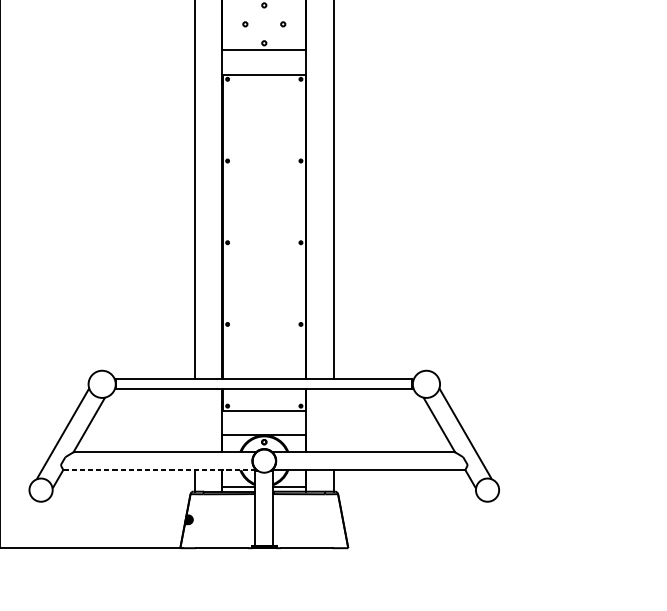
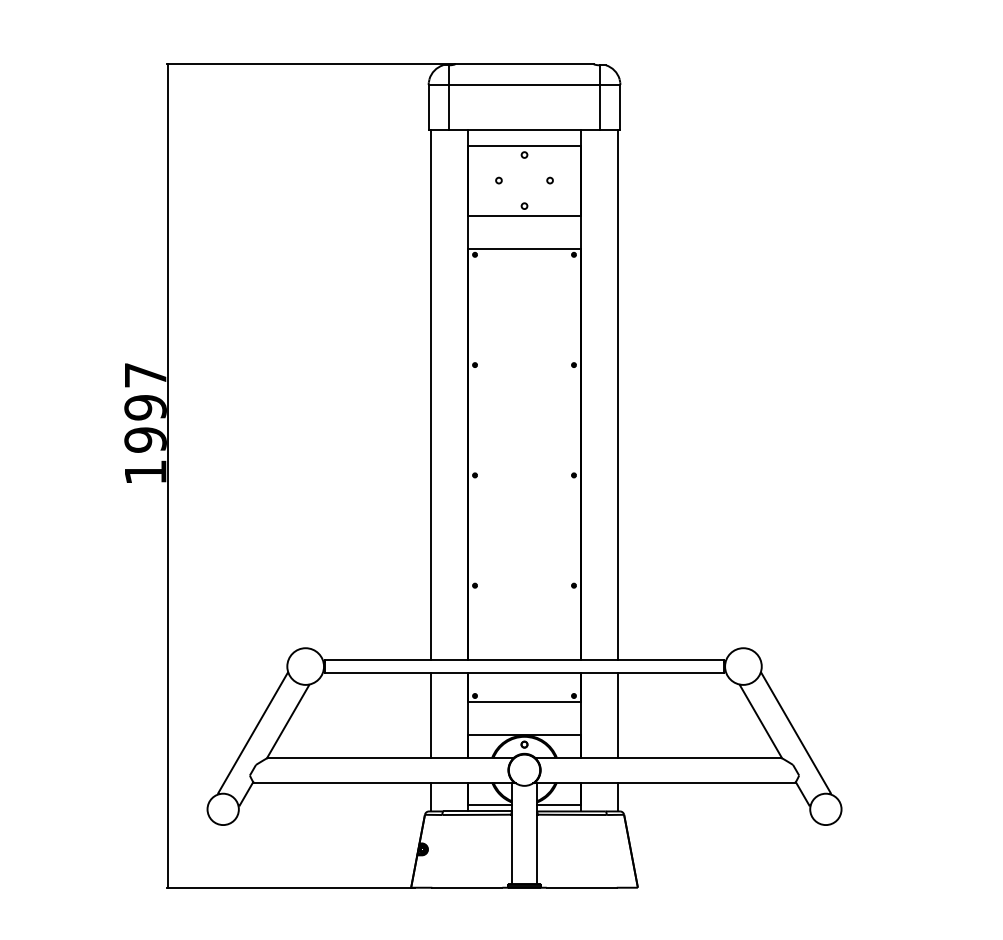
line: (194, 420) -> (430, 715), added
line: (333, 420) -> (618, 715), added
line: (159, 470) -> (383, 782), dashed -> solid

